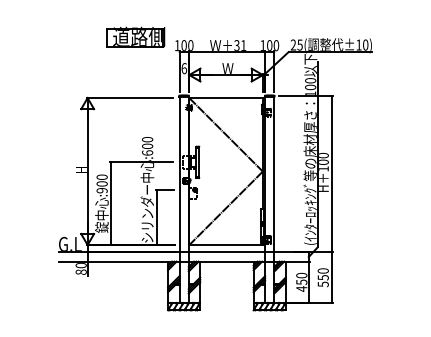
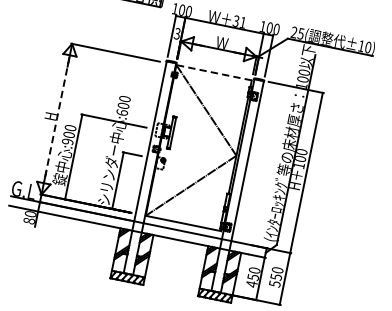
text: (184, 68) -> (177, 33), 6 -> 3
line: (226, 98) -> (214, 73), solid -> dashed
line: (87, 171) -> (56, 119), solid -> dashed

